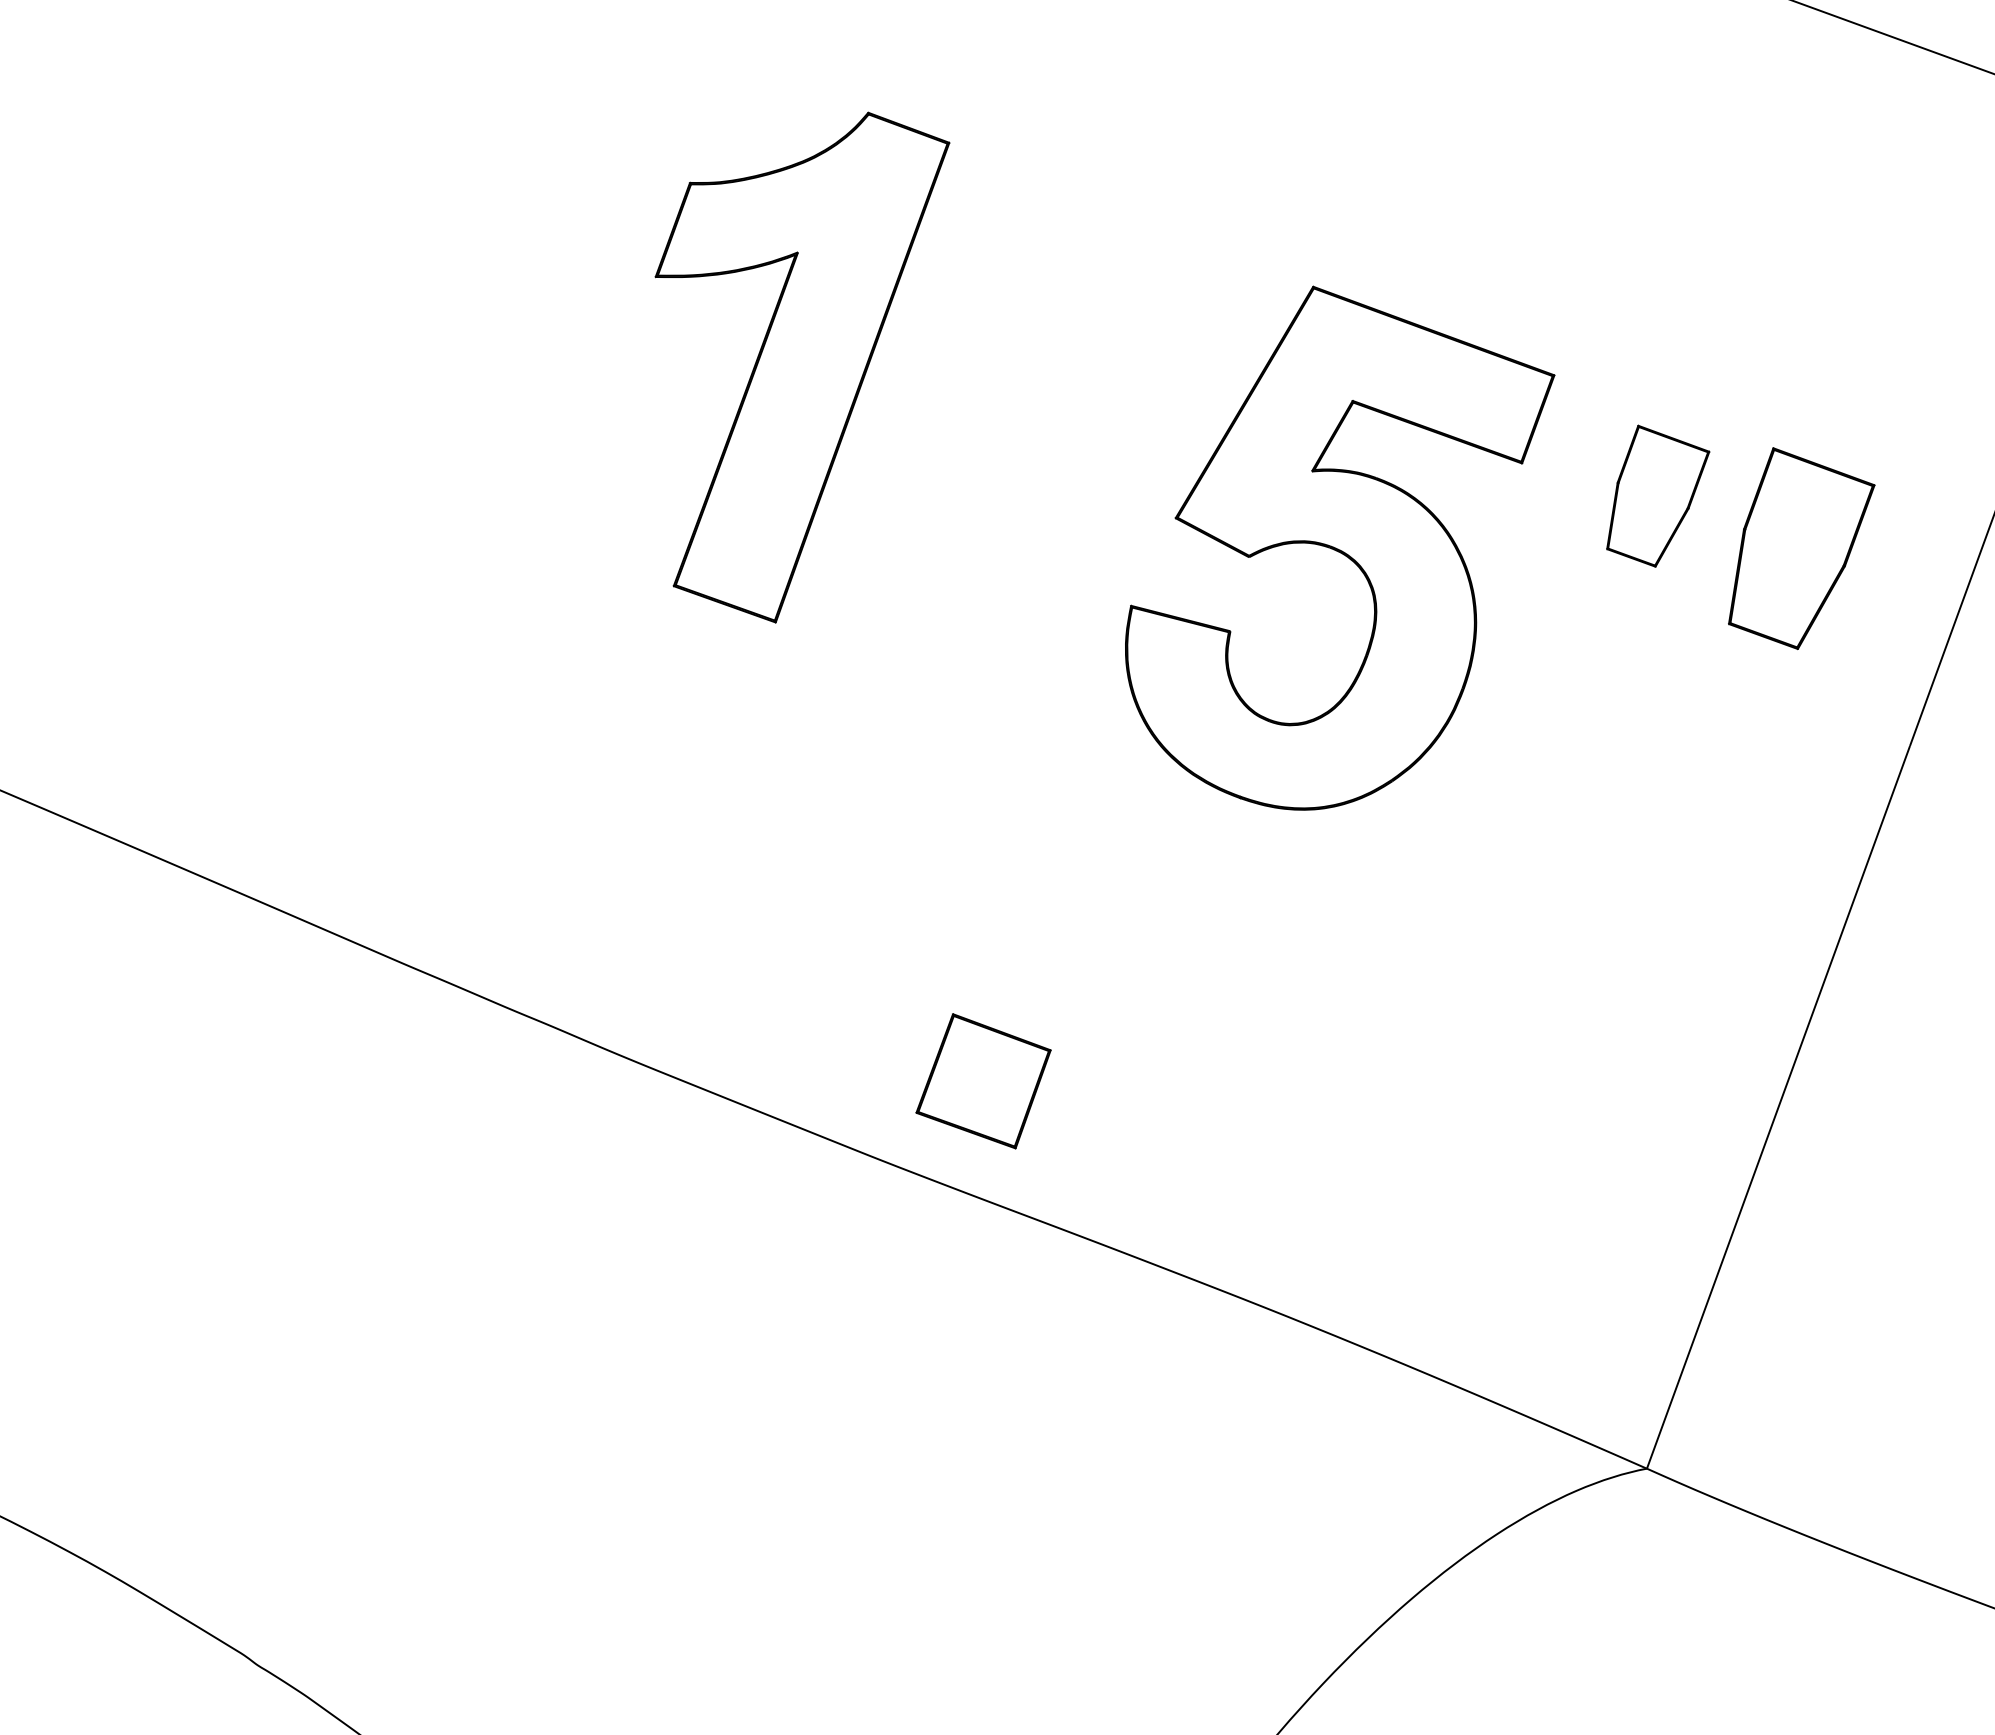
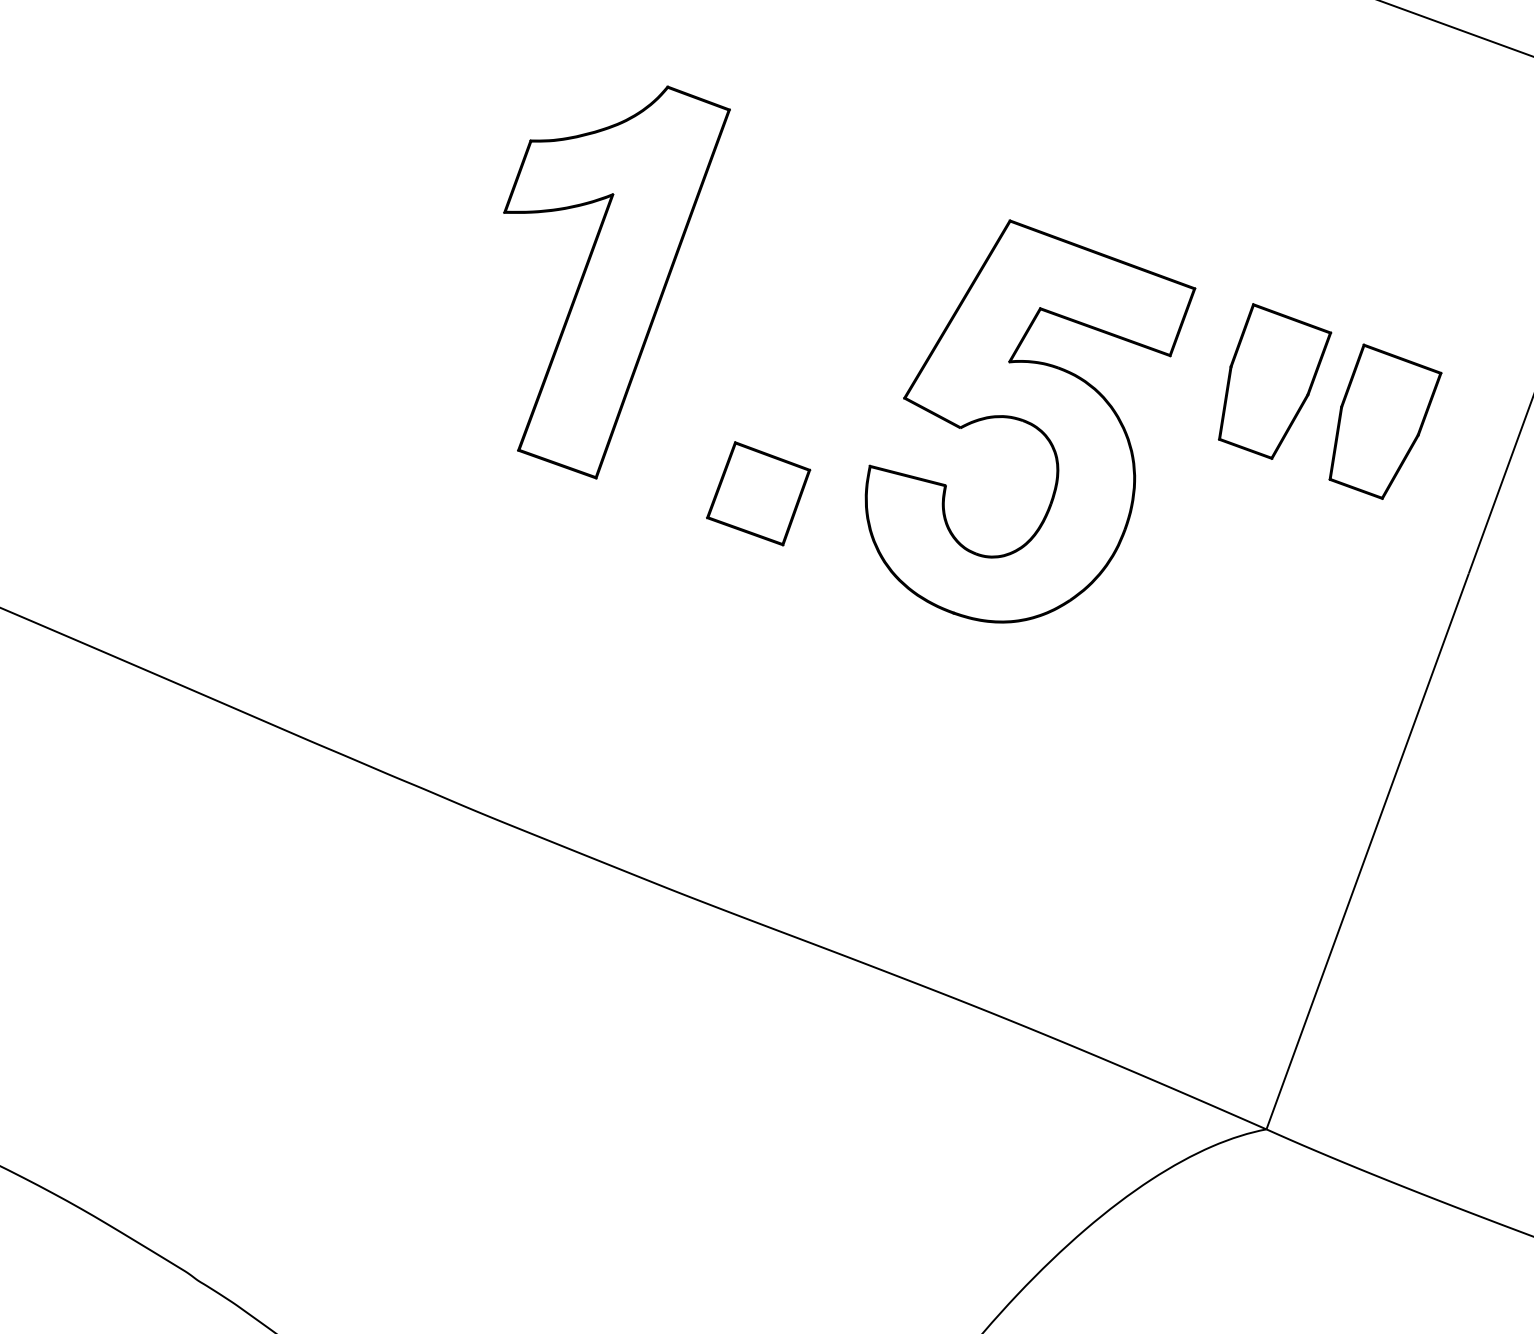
part: (1658, 495) -> (1275, 380), size x1.43
part: (983, 1081) -> (758, 493), moved

